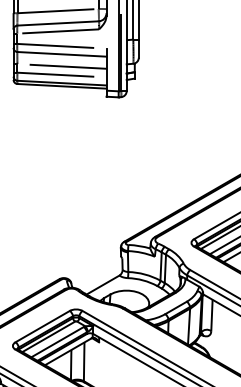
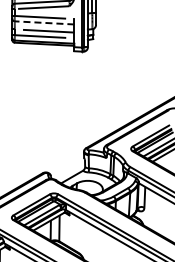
line: (61, 53) -> (44, 22), solid -> dashed

